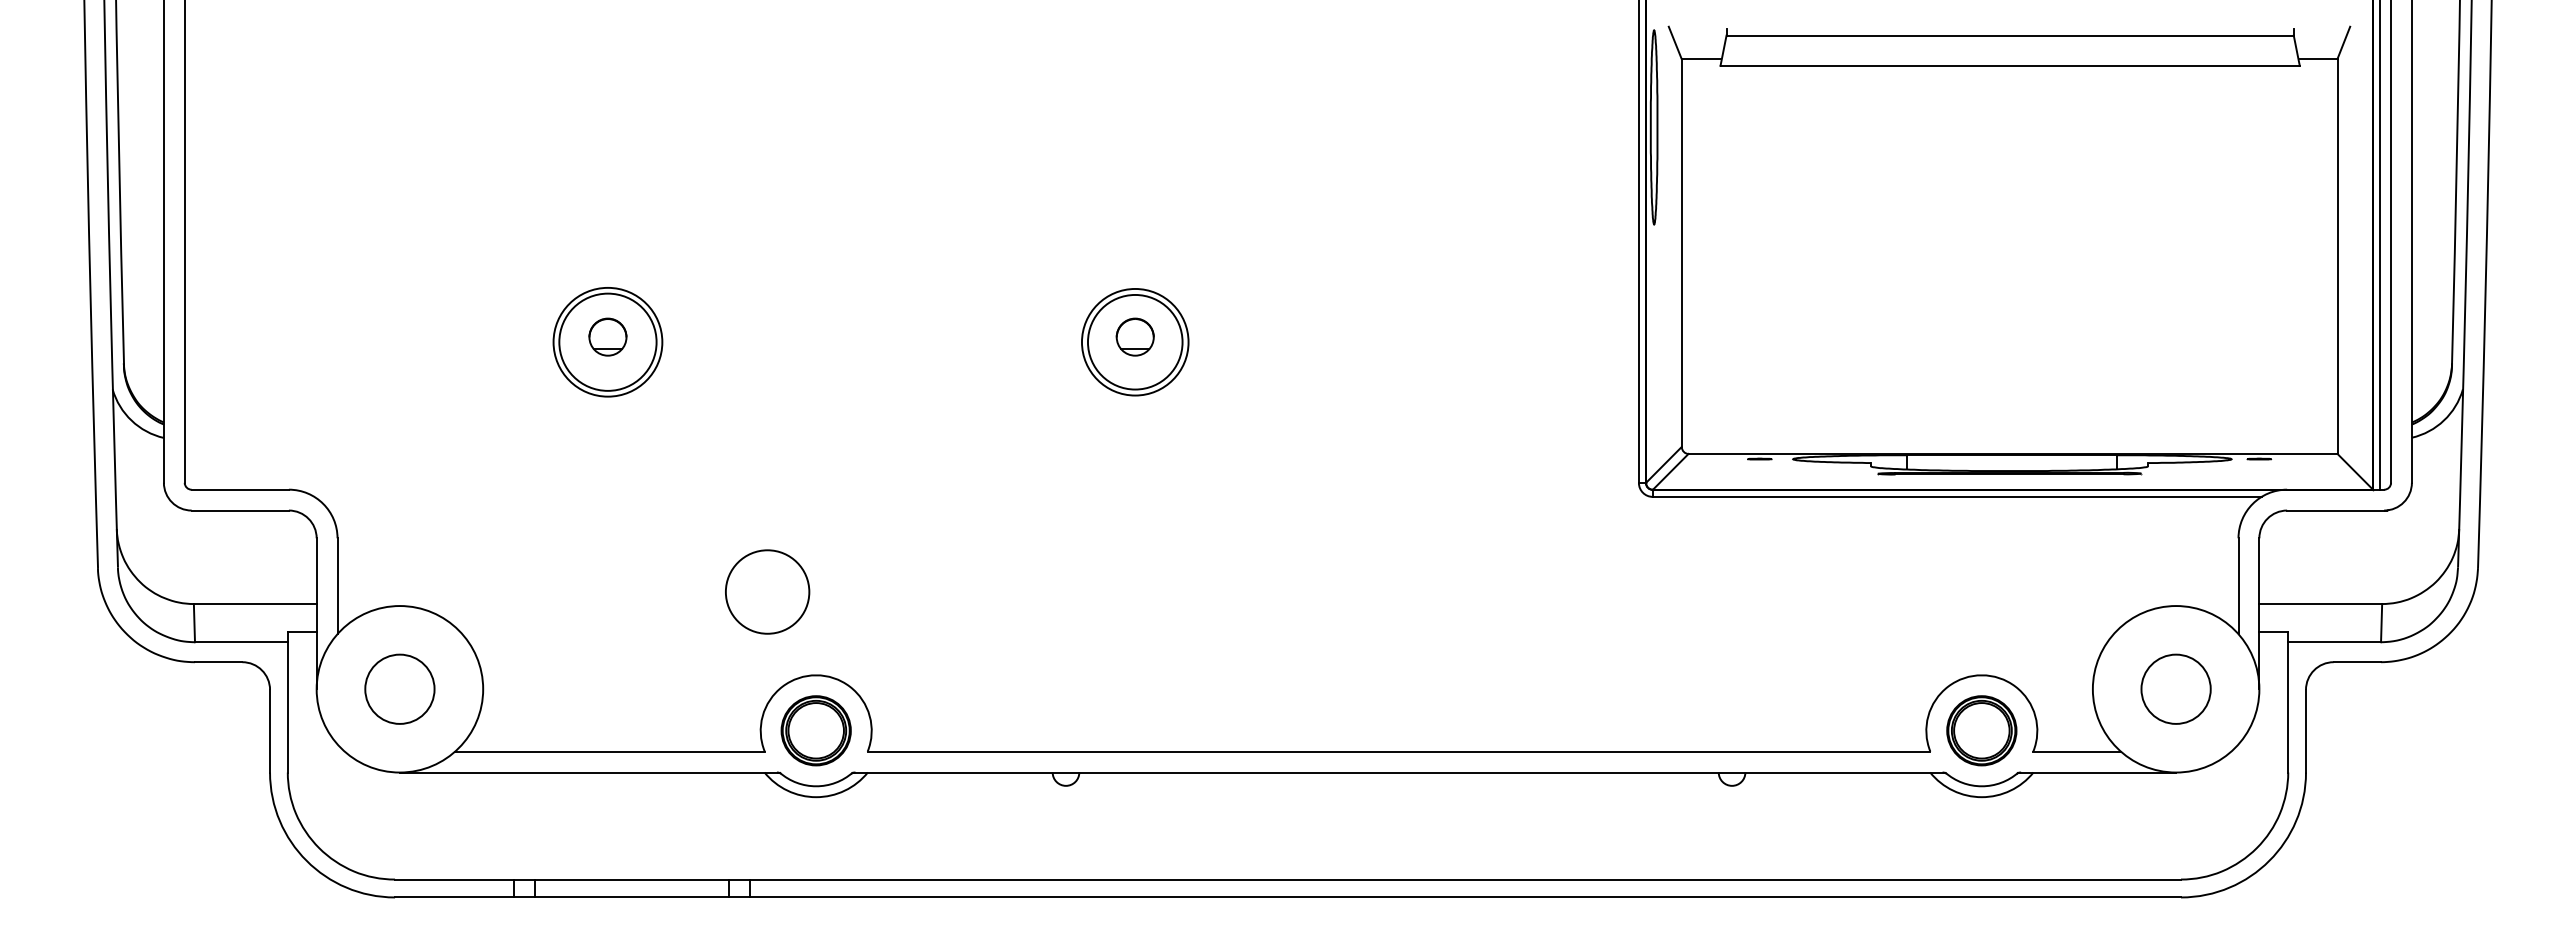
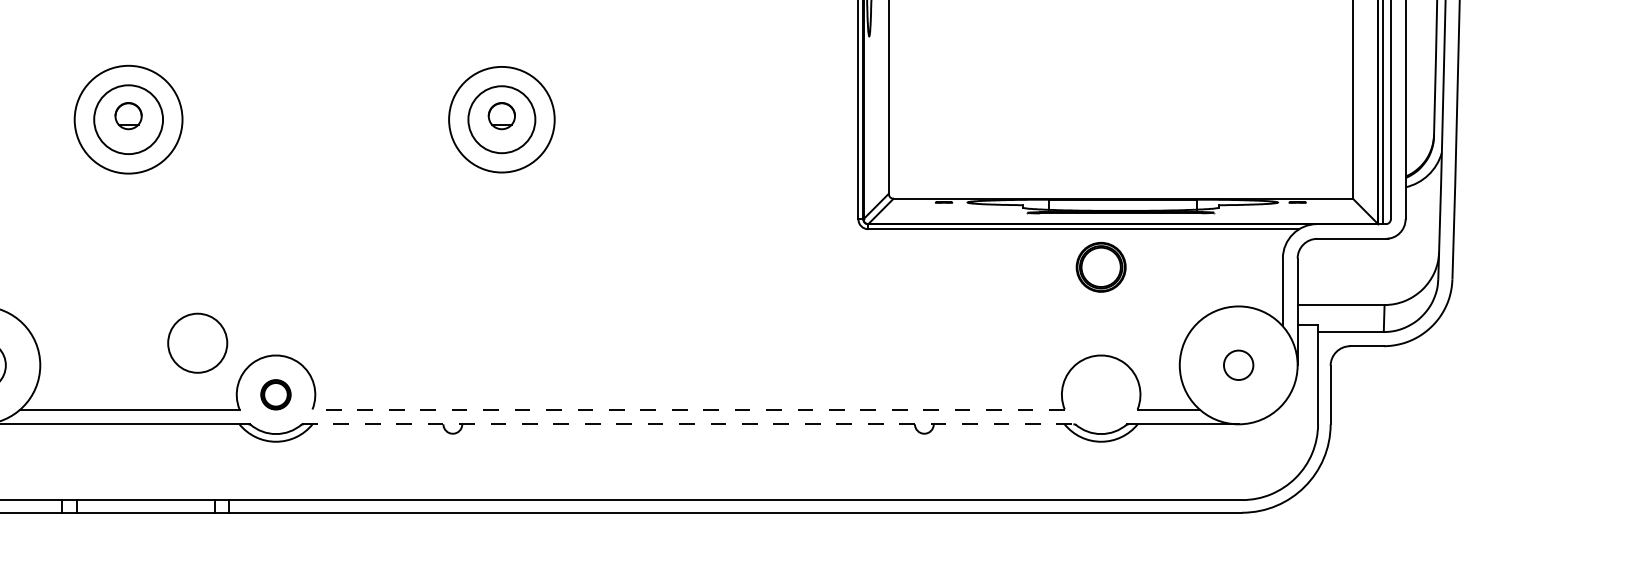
circle: (607, 341) -> (128, 119), size x1.4
circle: (1134, 341) -> (501, 119), size x1.4
circle: (767, 591) -> (197, 342), moved
circle: (2175, 688) -> (1238, 364), size x0.6
part: (815, 730) -> (275, 394), size x0.6
part: (1981, 730) -> (1100, 267), moved
line: (1398, 751) -> (688, 409), solid -> dashed
line: (1399, 772) -> (688, 424), solid -> dashed

